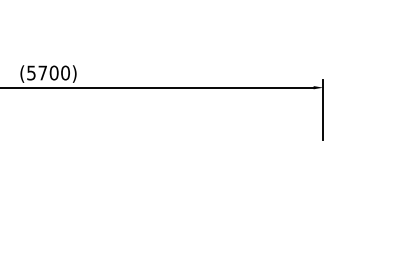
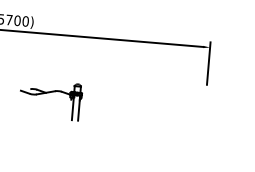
part: (105, 169) -> (48, 93), added

